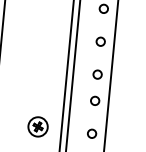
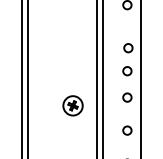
circle: (100, 42) -> (128, 48), moved
part: (37, 126) -> (72, 105), moved

